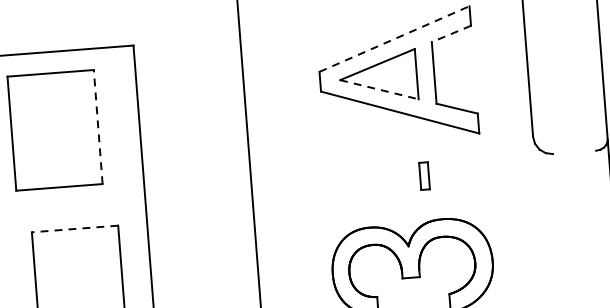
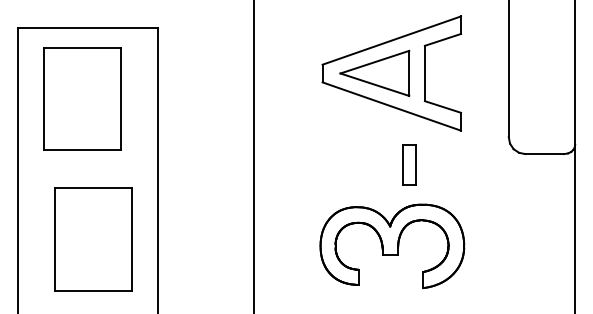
line: (450, 33) -> (442, 39), dashed -> solid
line: (395, 38) -> (392, 40), dashed -> solid
line: (380, 89) -> (375, 84), dashed -> solid
line: (98, 126) -> (121, 98), dashed -> solid
line: (574, 152) -> (544, 154), added
part: (424, 175) -> (409, 164), size x1.67
line: (74, 229) -> (93, 188), dashed -> solid

